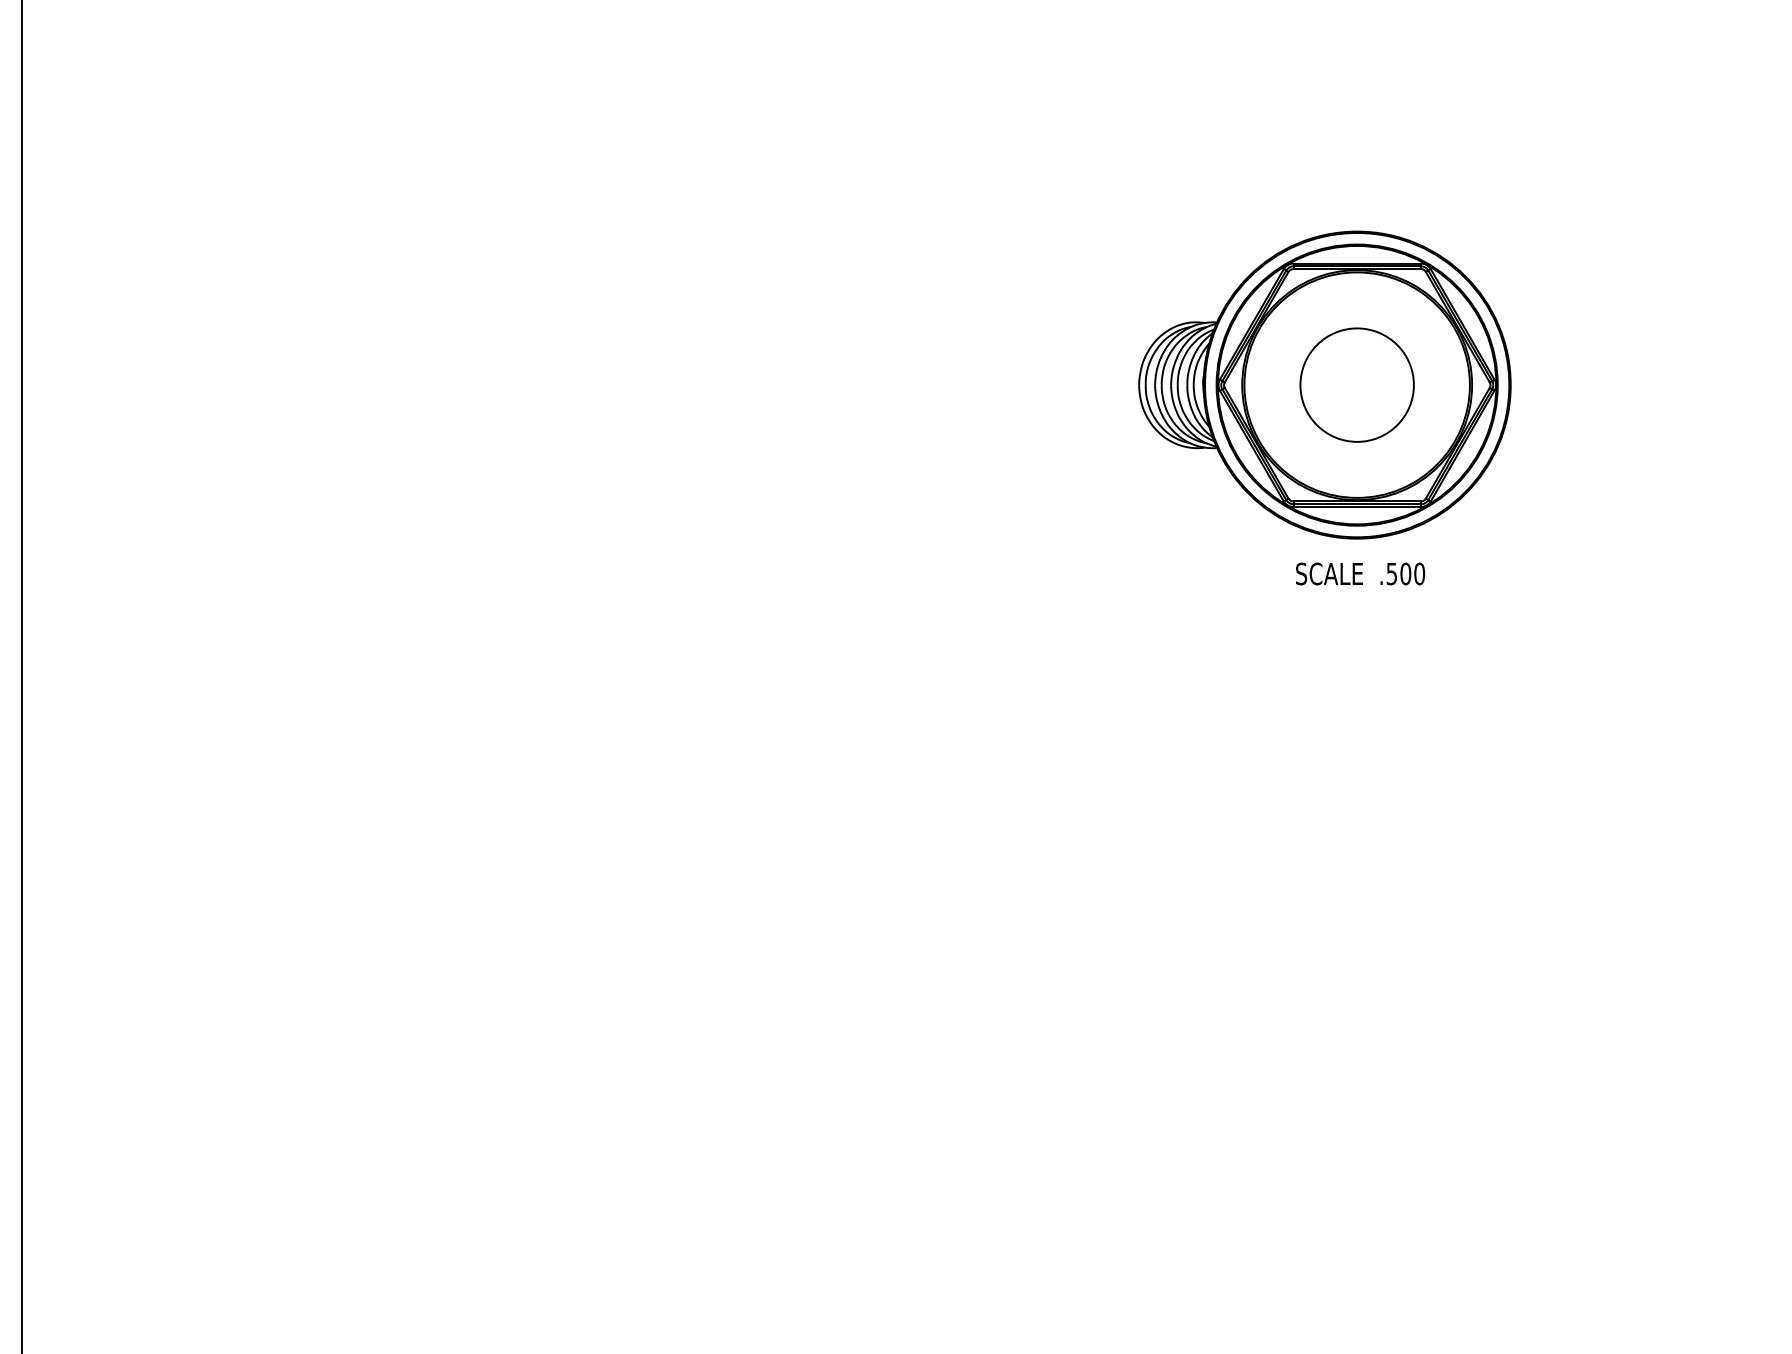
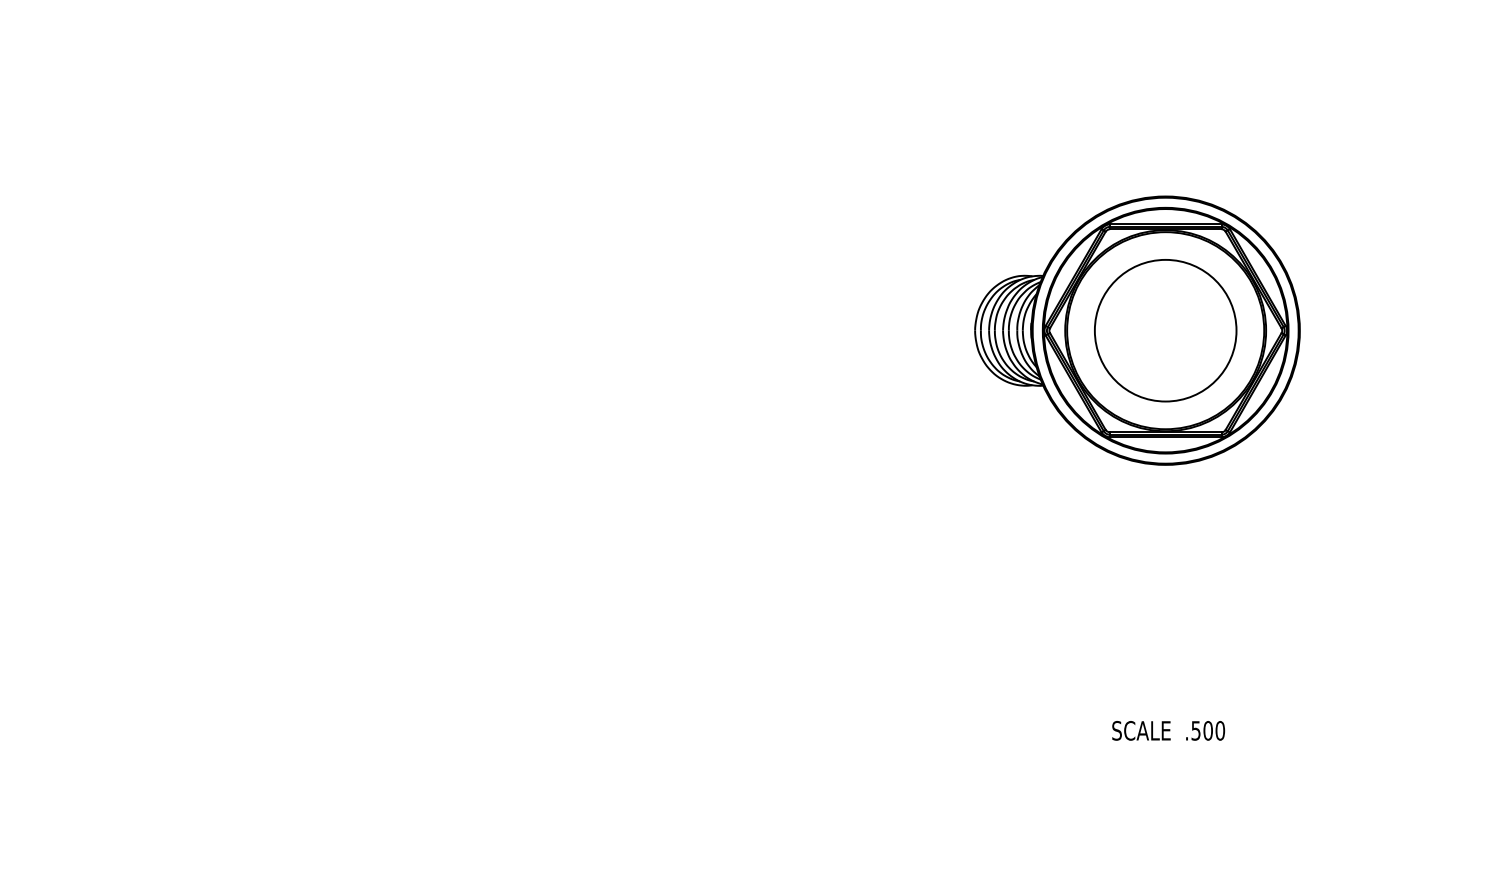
circle: (1357, 385) -> (1165, 331), size x1.43
text: (1360, 573) -> (1168, 730), moved

